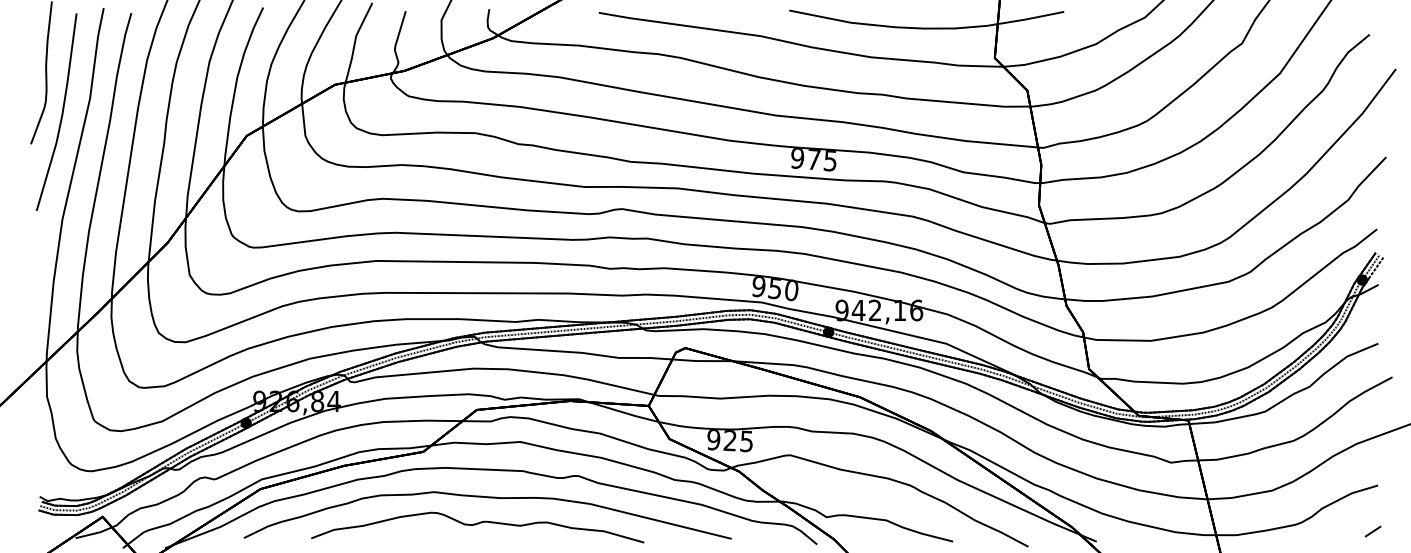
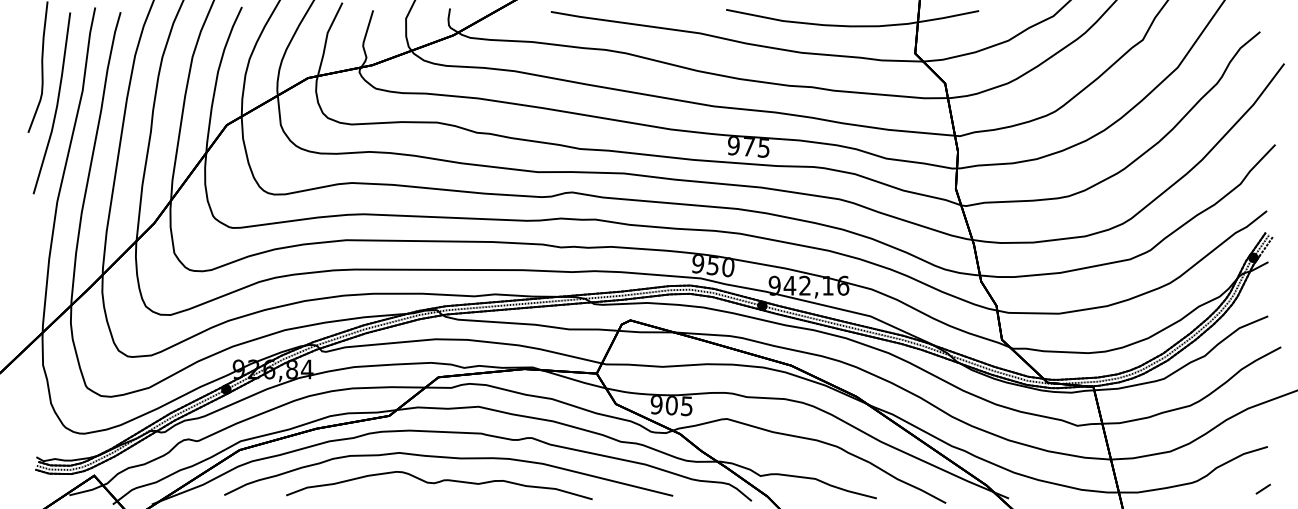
text: (729, 440) -> (671, 405), 925 -> 905

